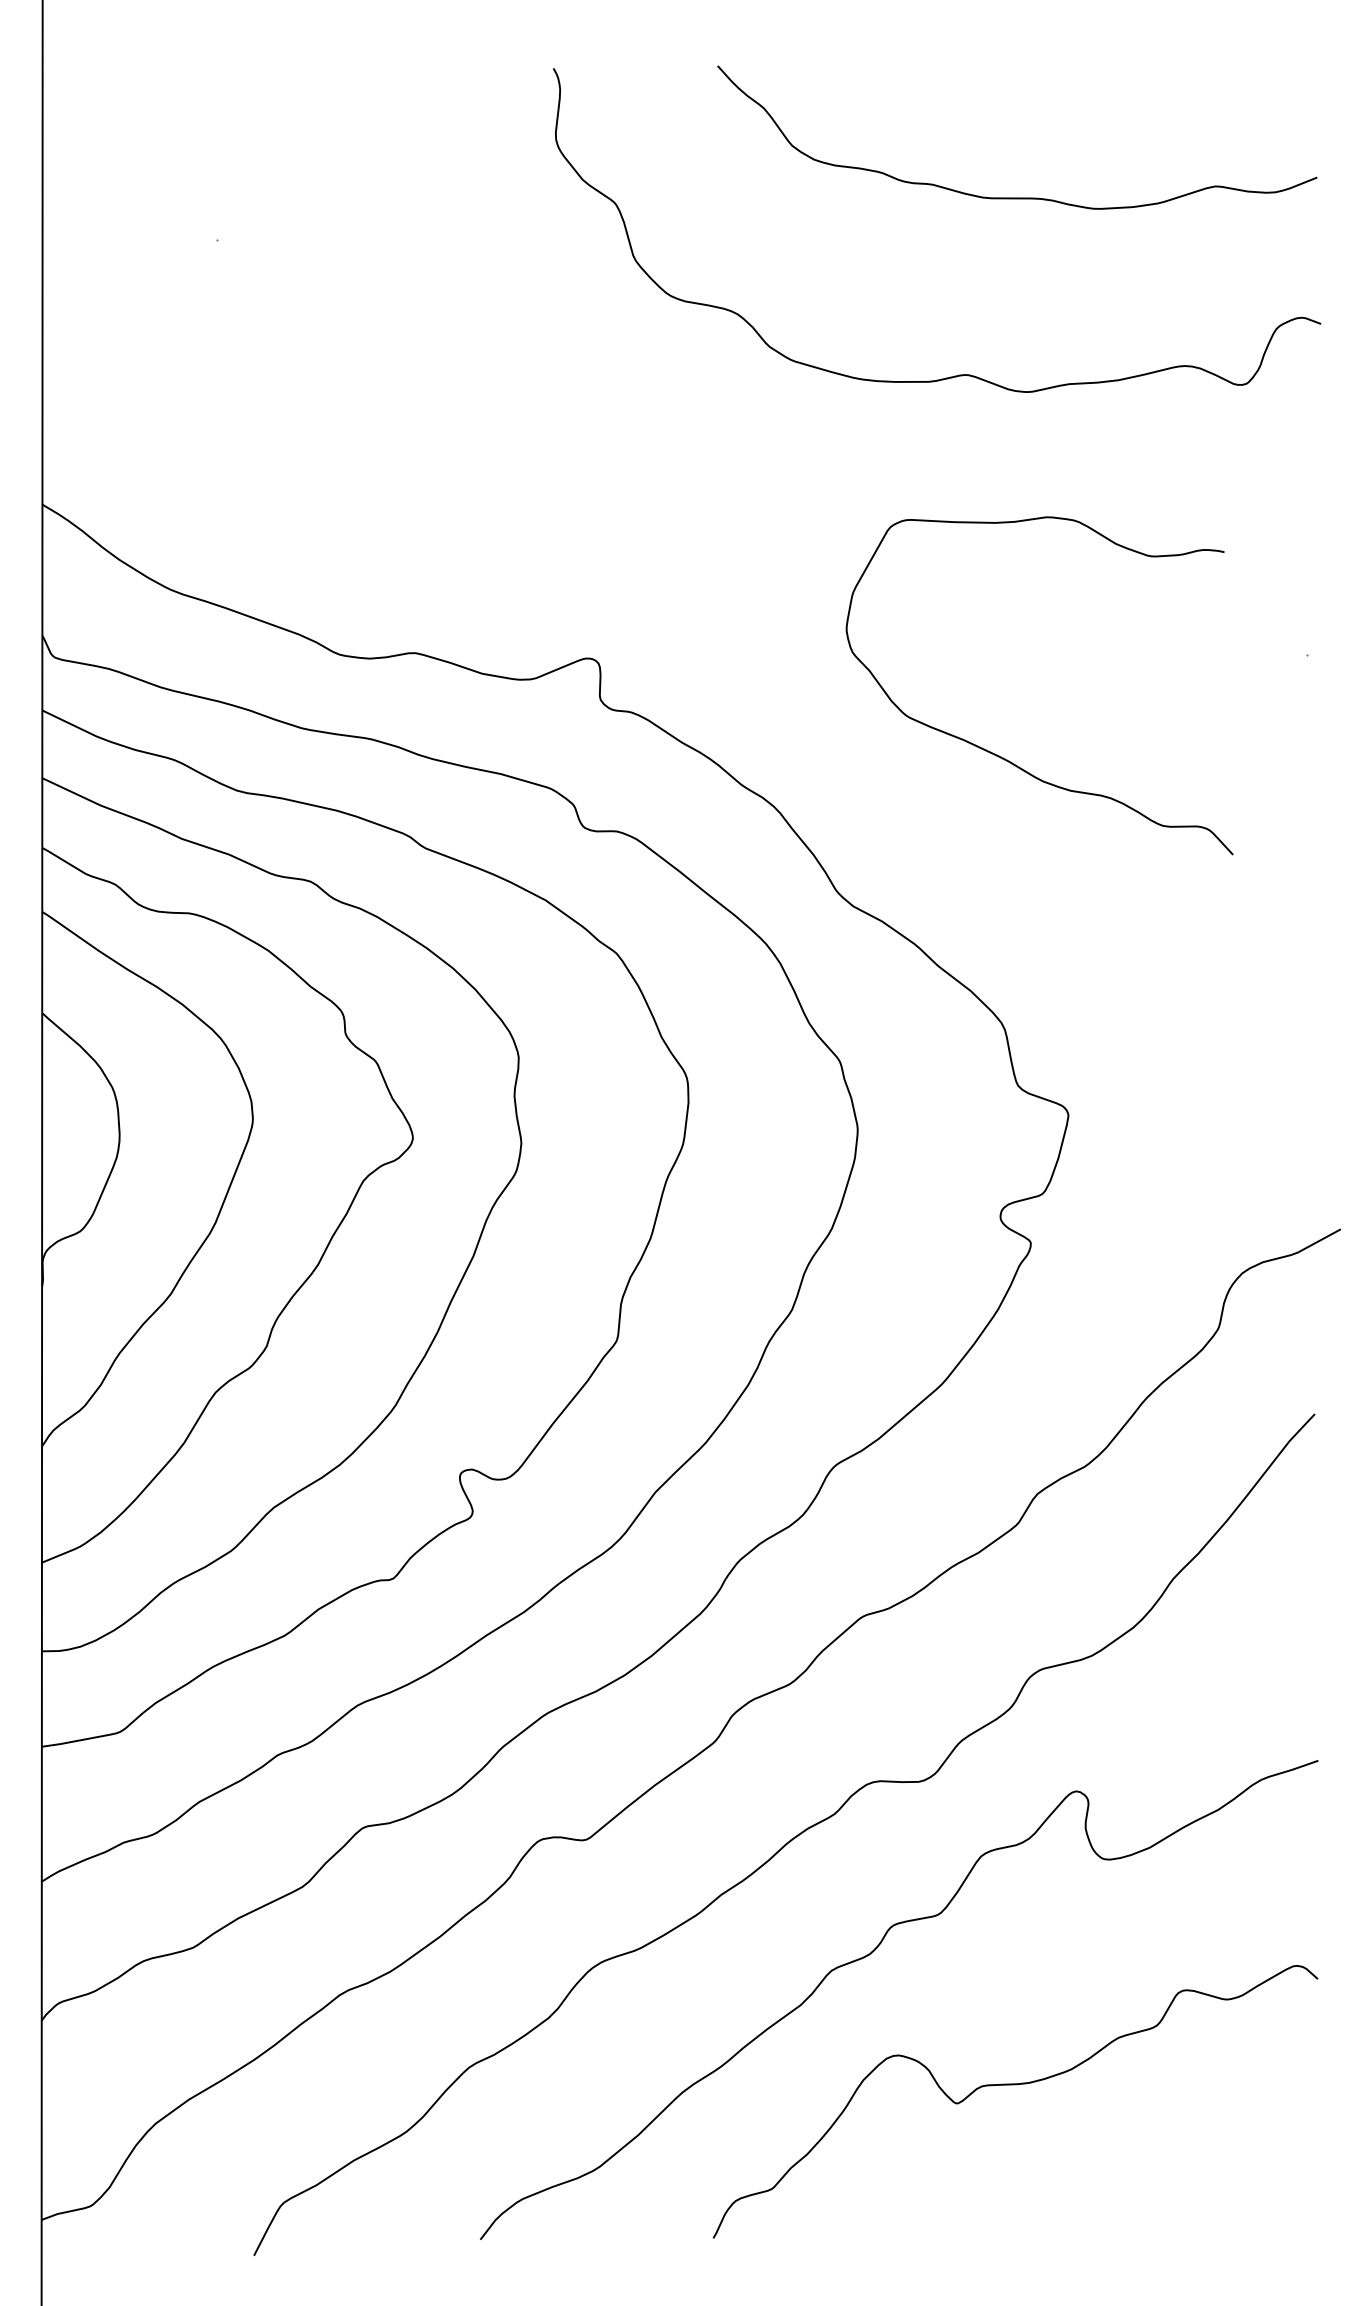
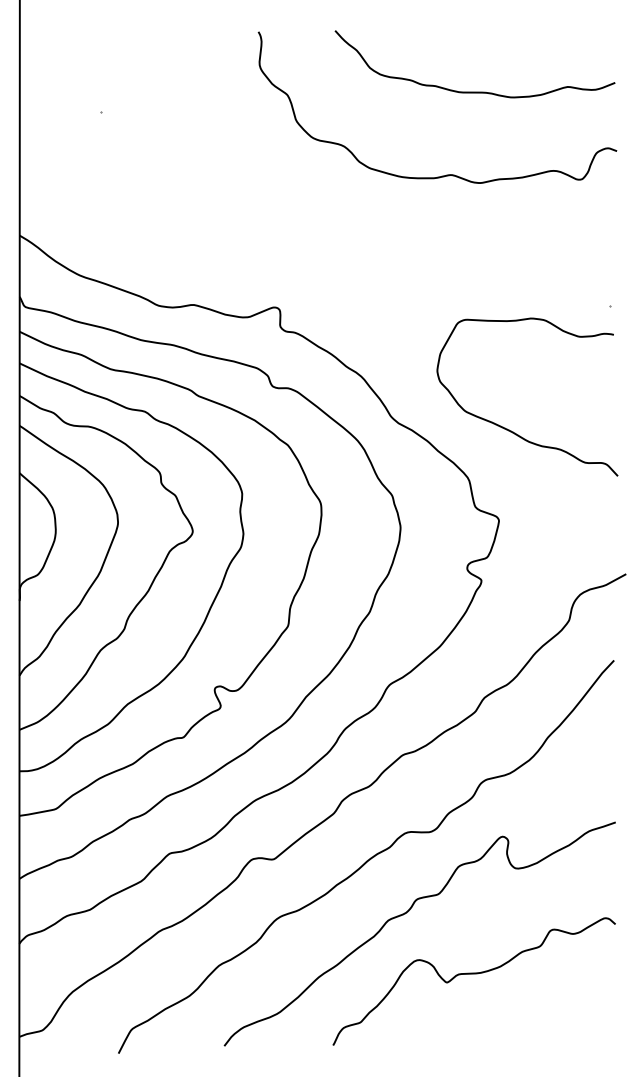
curve: (1005, 756) -> (511, 430), moved

